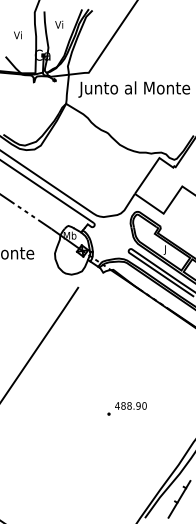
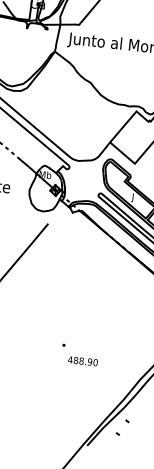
text: (130, 405) -> (82, 360), moved
line: (179, 499) -> (121, 431), removed

